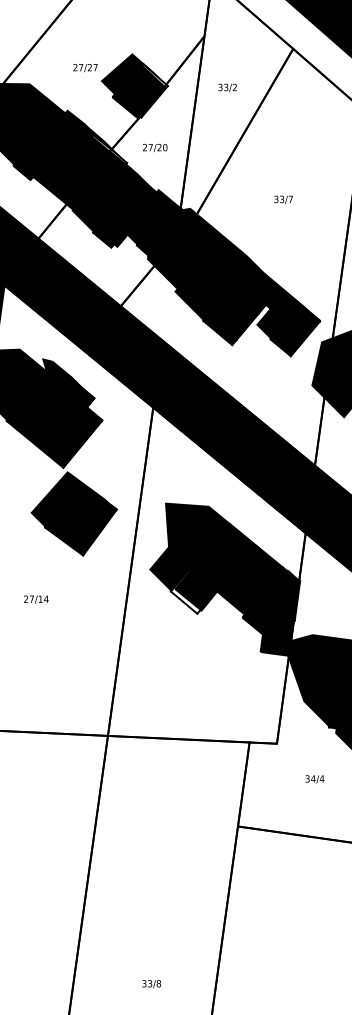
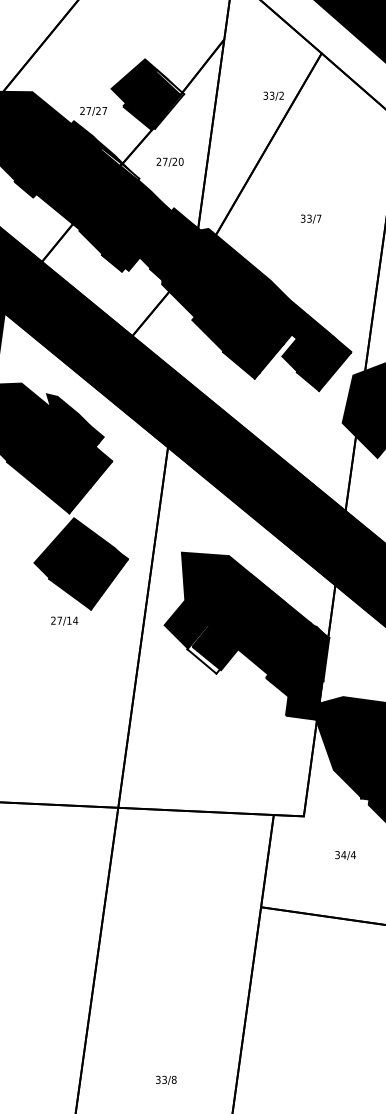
text: (85, 68) -> (93, 111), moved
text: (227, 87) -> (273, 95), moved
text: (36, 599) -> (64, 620), moved

